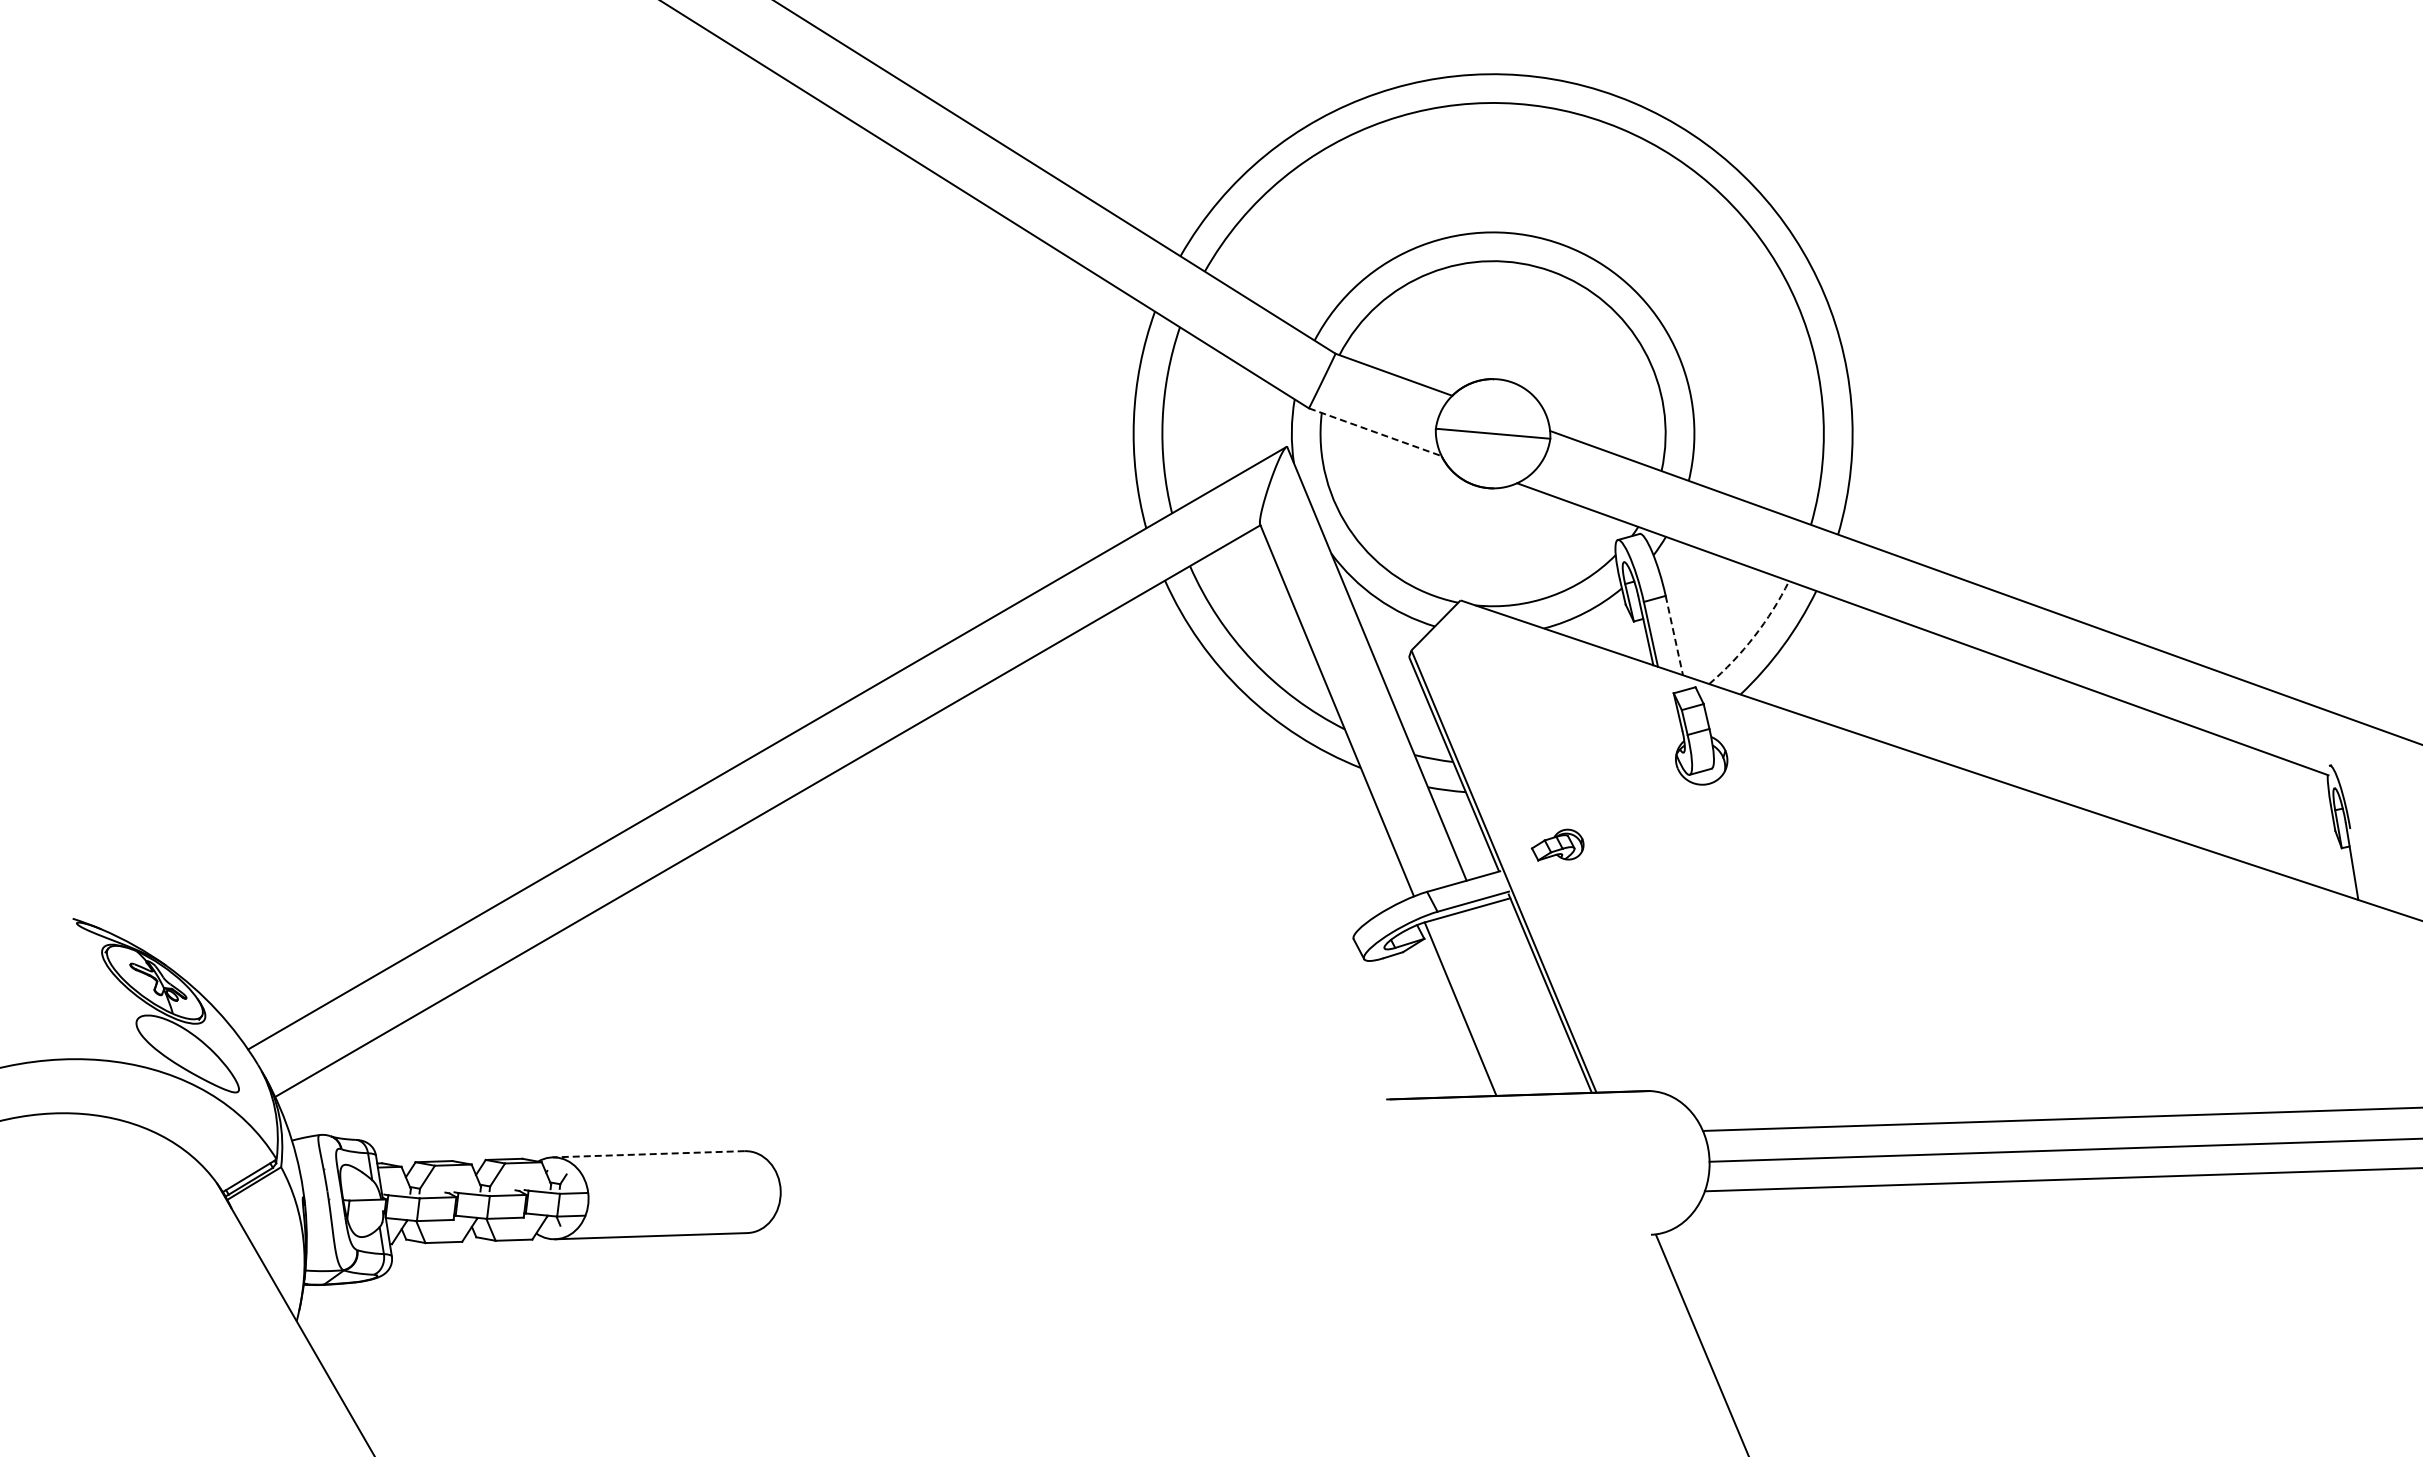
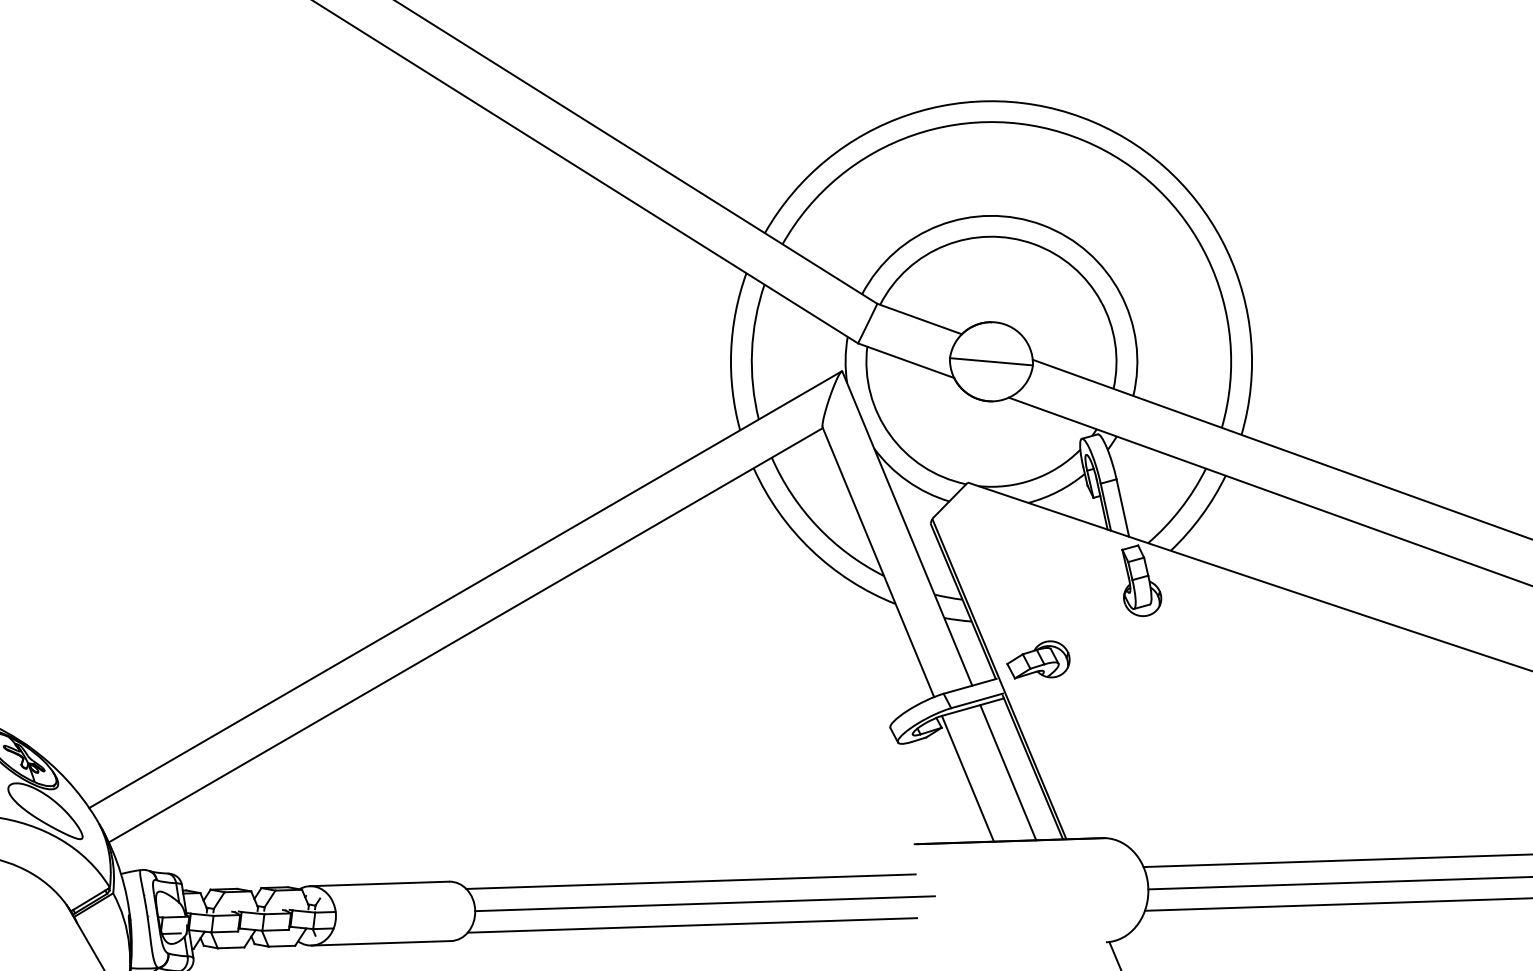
line: (1375, 432) -> (906, 360), dashed -> solid
line: (1674, 635) -> (1122, 507), dashed -> solid
arc: (1754, 636) -> (1180, 508), dashed -> solid
part: (1557, 844) -> (1038, 659), size x1.67
line: (1515, 1000) -> (1007, 772), added
line: (1078, 1151) -> (691, 881), added
line: (648, 1154) -> (379, 884), dashed -> solid
line: (1097, 1181) -> (704, 903), added
line: (1080, 1211) -> (692, 925), added
line: (361, 1222) -> (171, 933), added

